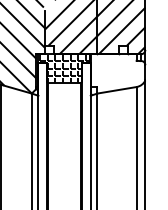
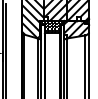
hatch: (117, 73) -> (76, 29), added

